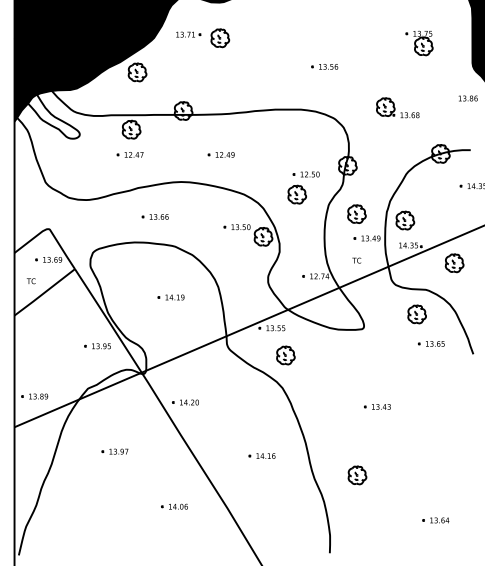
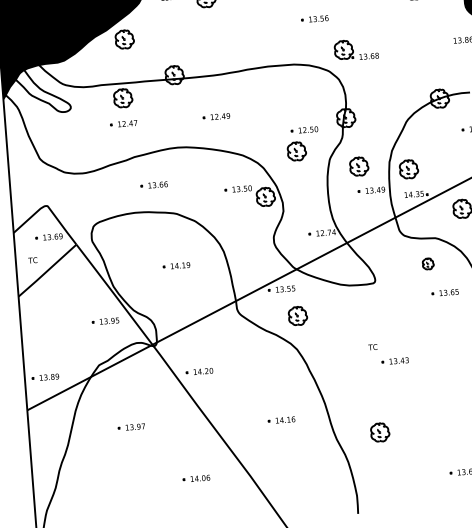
part: (397, 107) -> (355, 49), moved
text: (356, 260) -> (372, 347), moved
part: (416, 314) -> (427, 264), size x0.6

